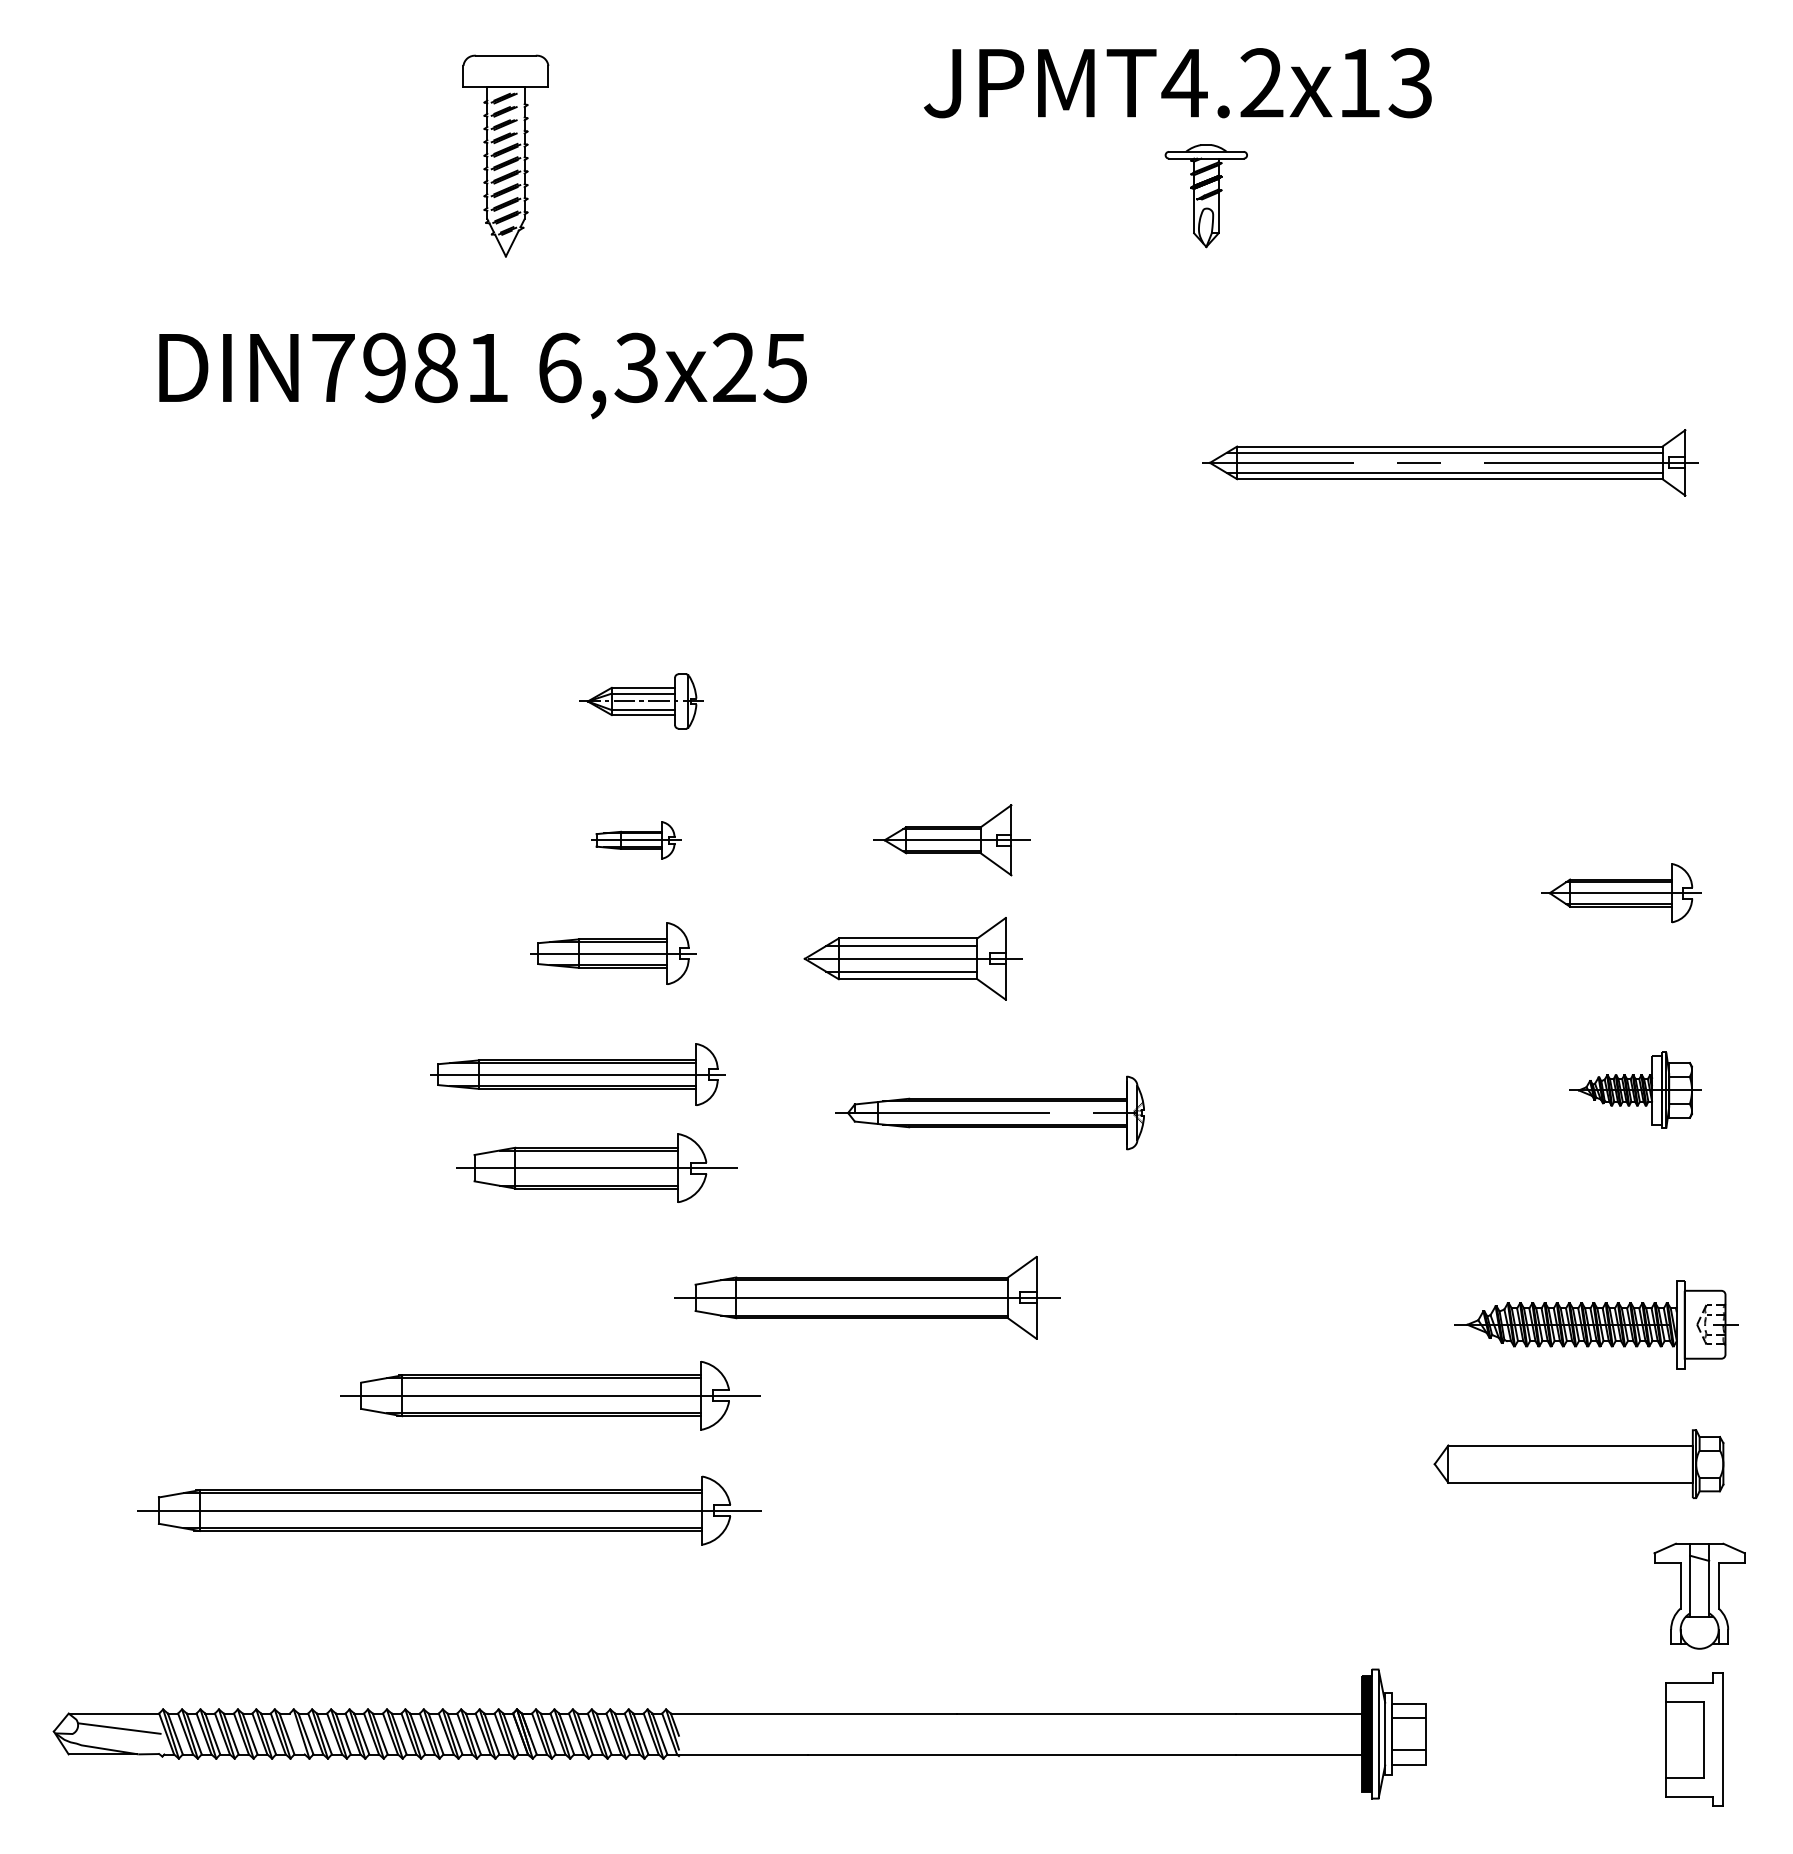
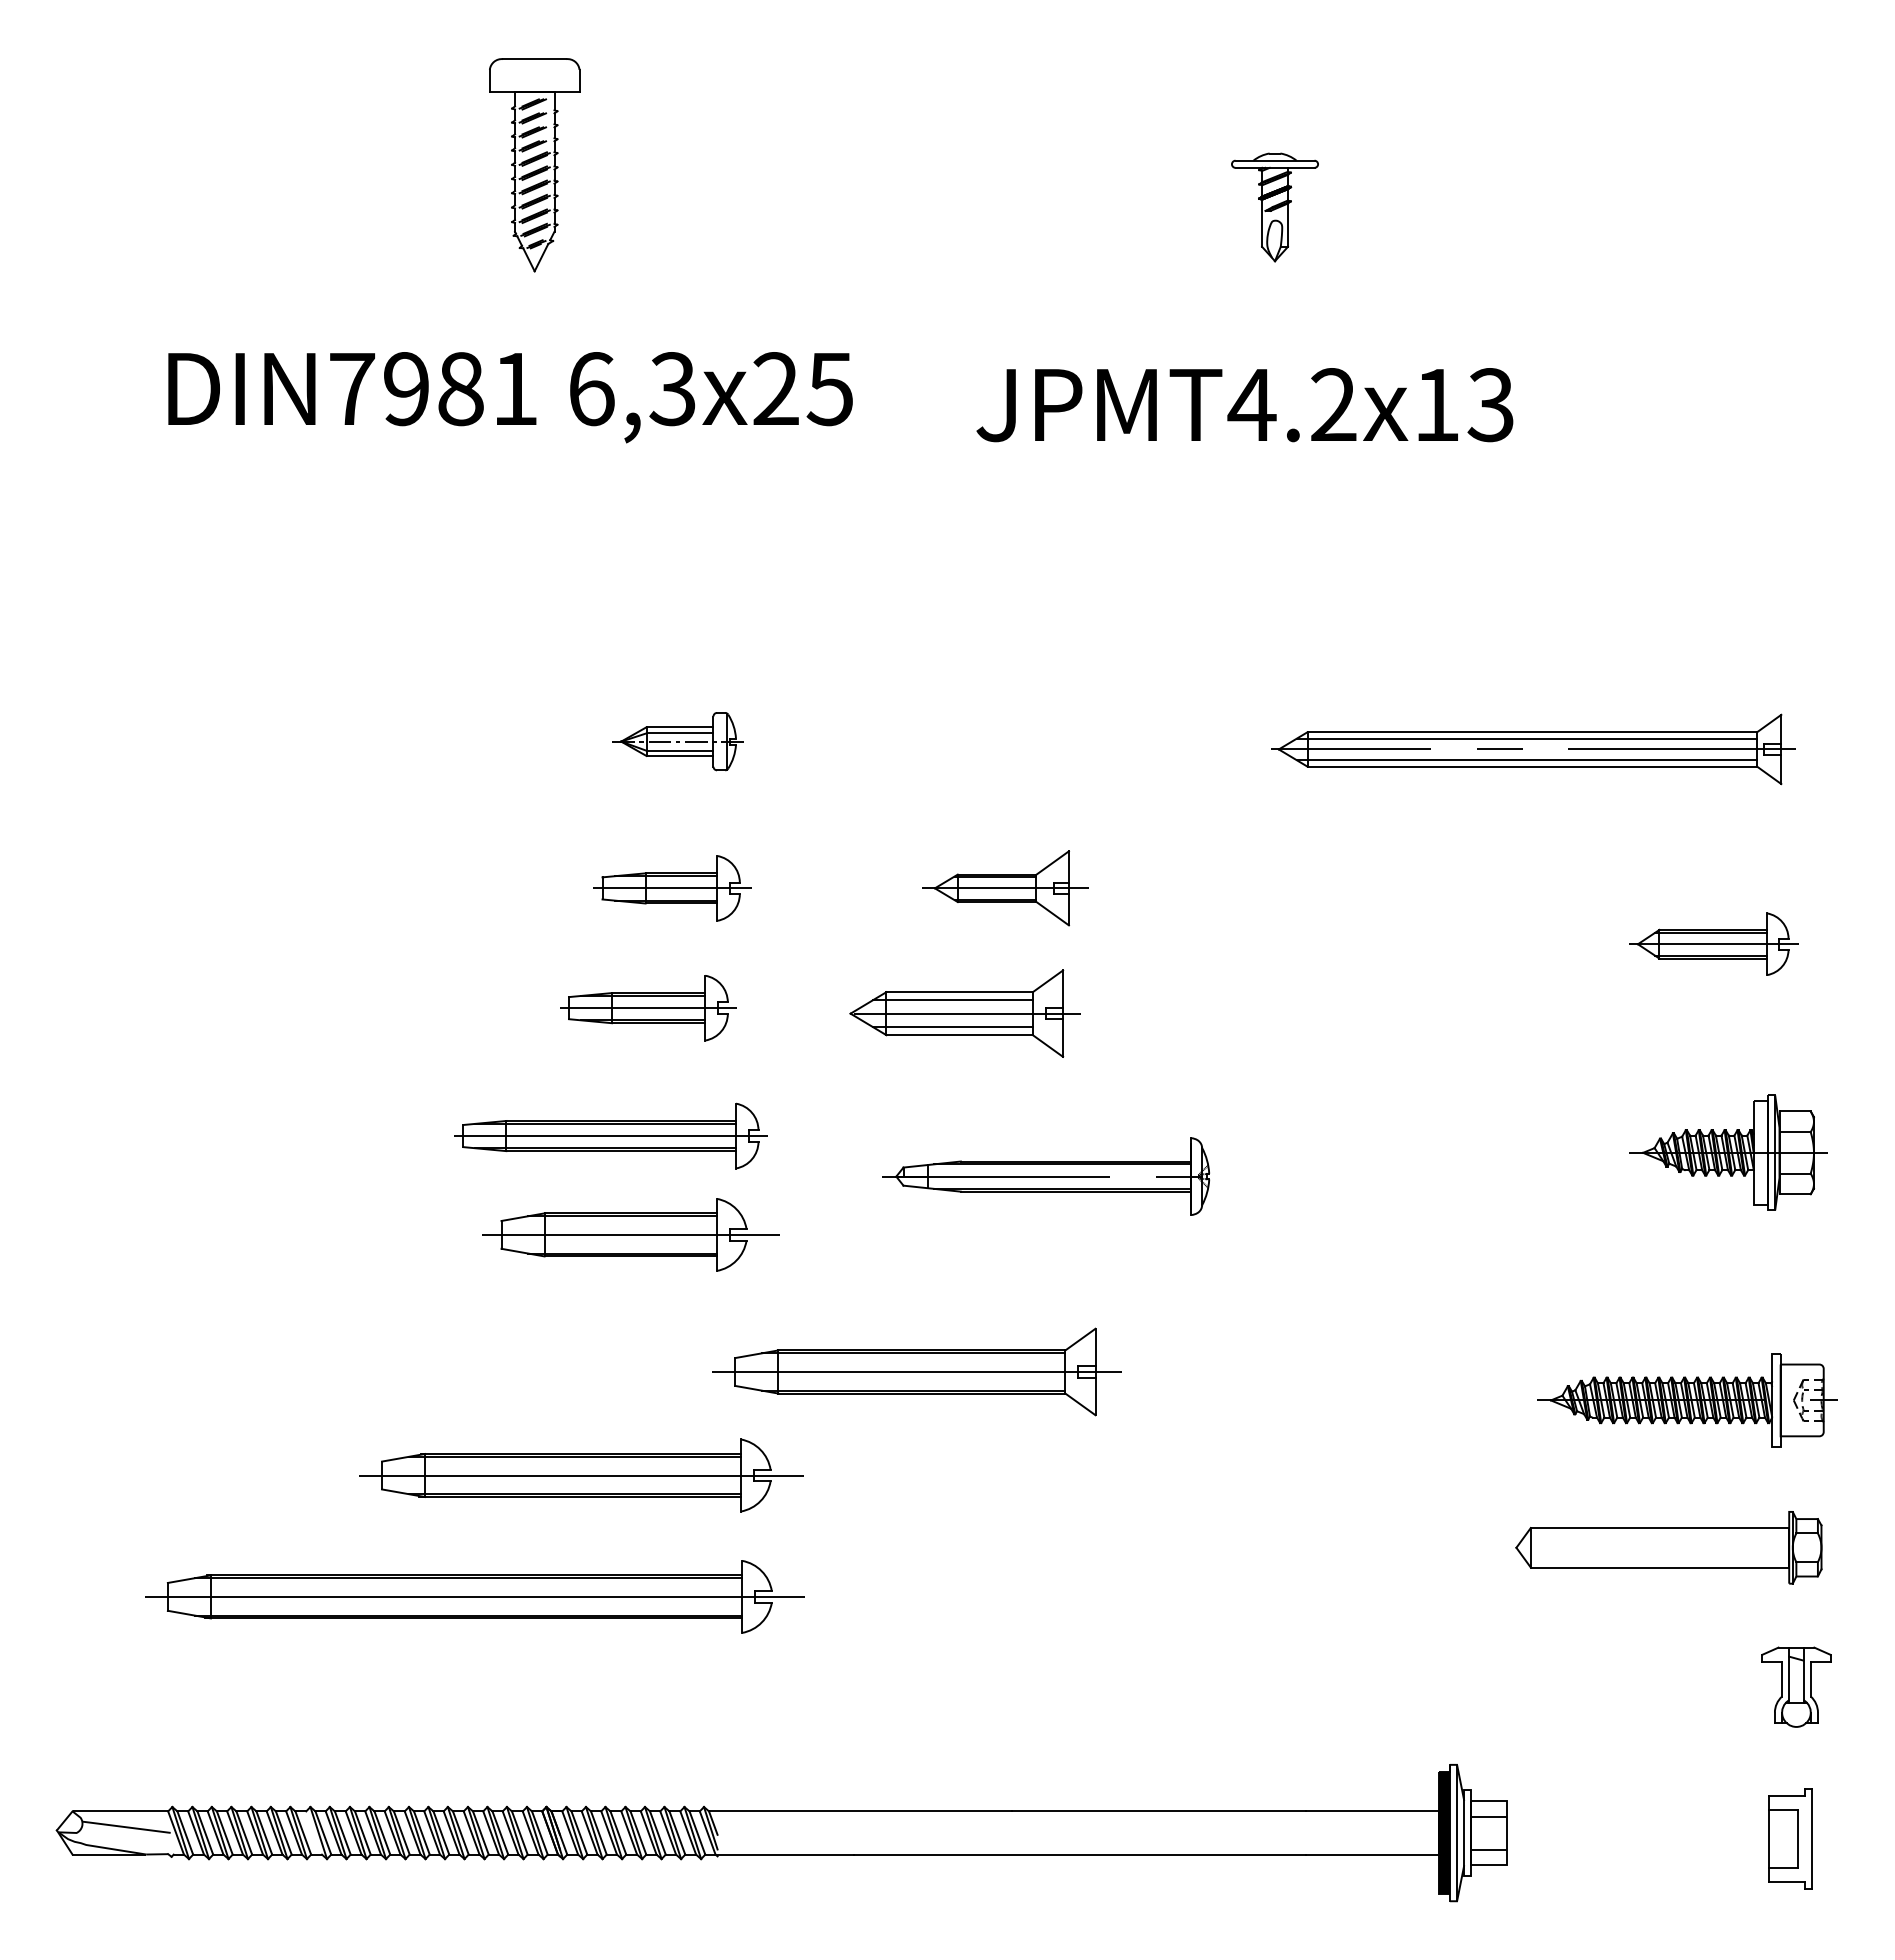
text: (1177, 83) -> (1244, 405), moved
part: (1450, 462) -> (1533, 749), moved
part: (636, 840) -> (672, 888), size x1.67
part: (1635, 1090) -> (1728, 1152), size x1.43
part: (1699, 1595) -> (1796, 1686), size x0.71
part: (1694, 1739) -> (1790, 1838), size x0.71

